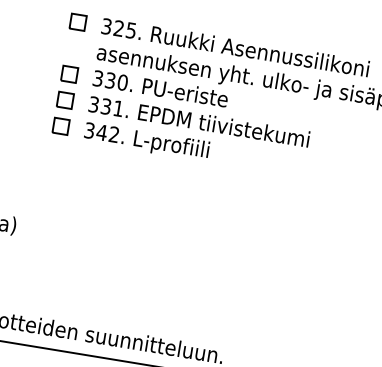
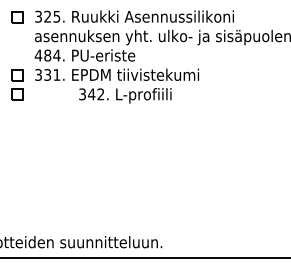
part: (69, 73) -> (17, 55), removed
text: (110, 80) -> (47, 55), 330. -> 484.
text: (146, 141) -> (125, 95), moved

